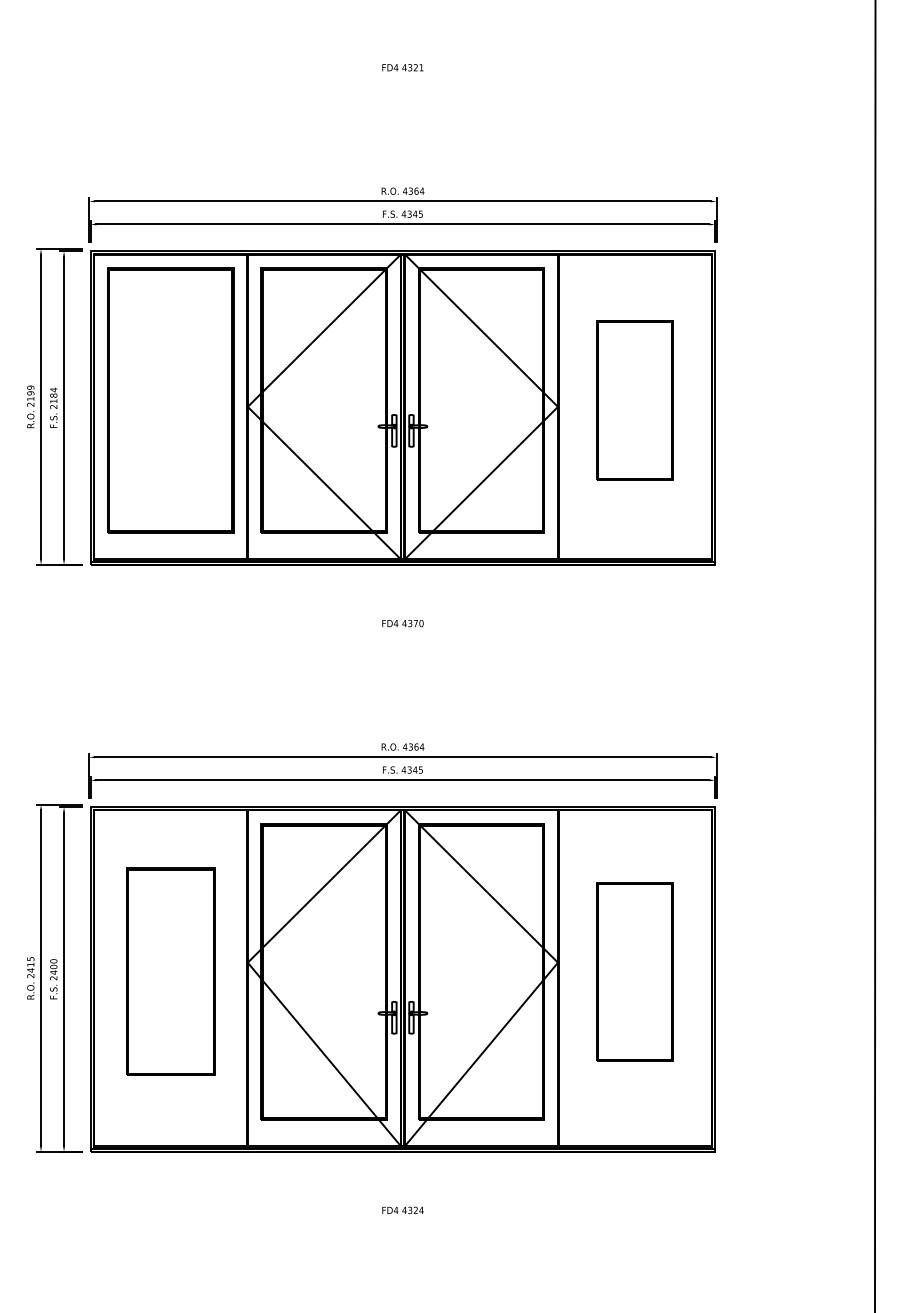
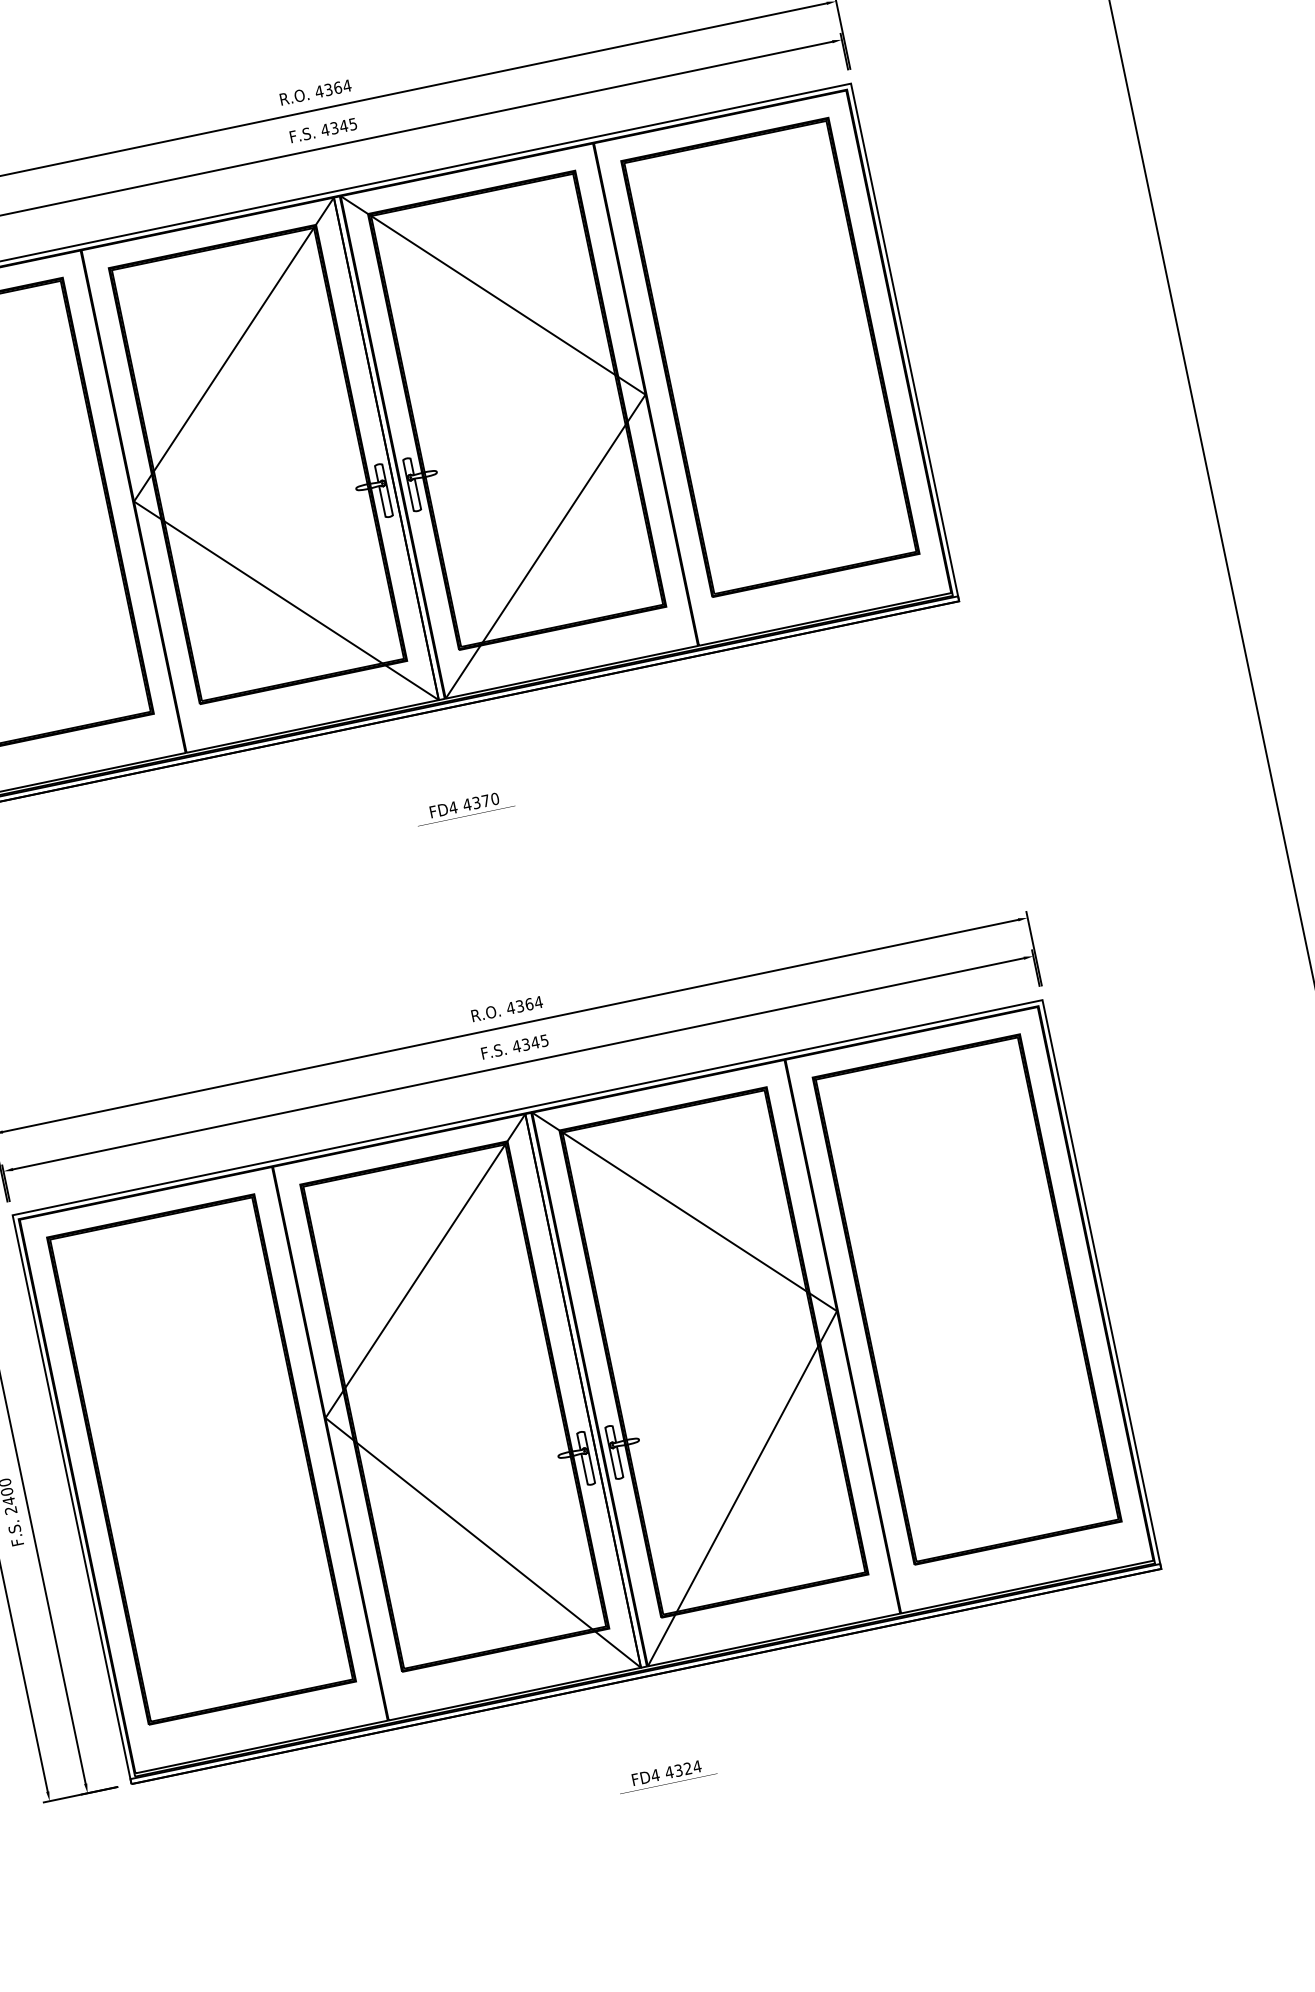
part: (634, 400) -> (769, 357), size x1.67
part: (170, 971) -> (201, 1459), size x1.43
part: (634, 971) -> (966, 1299), size x1.67

